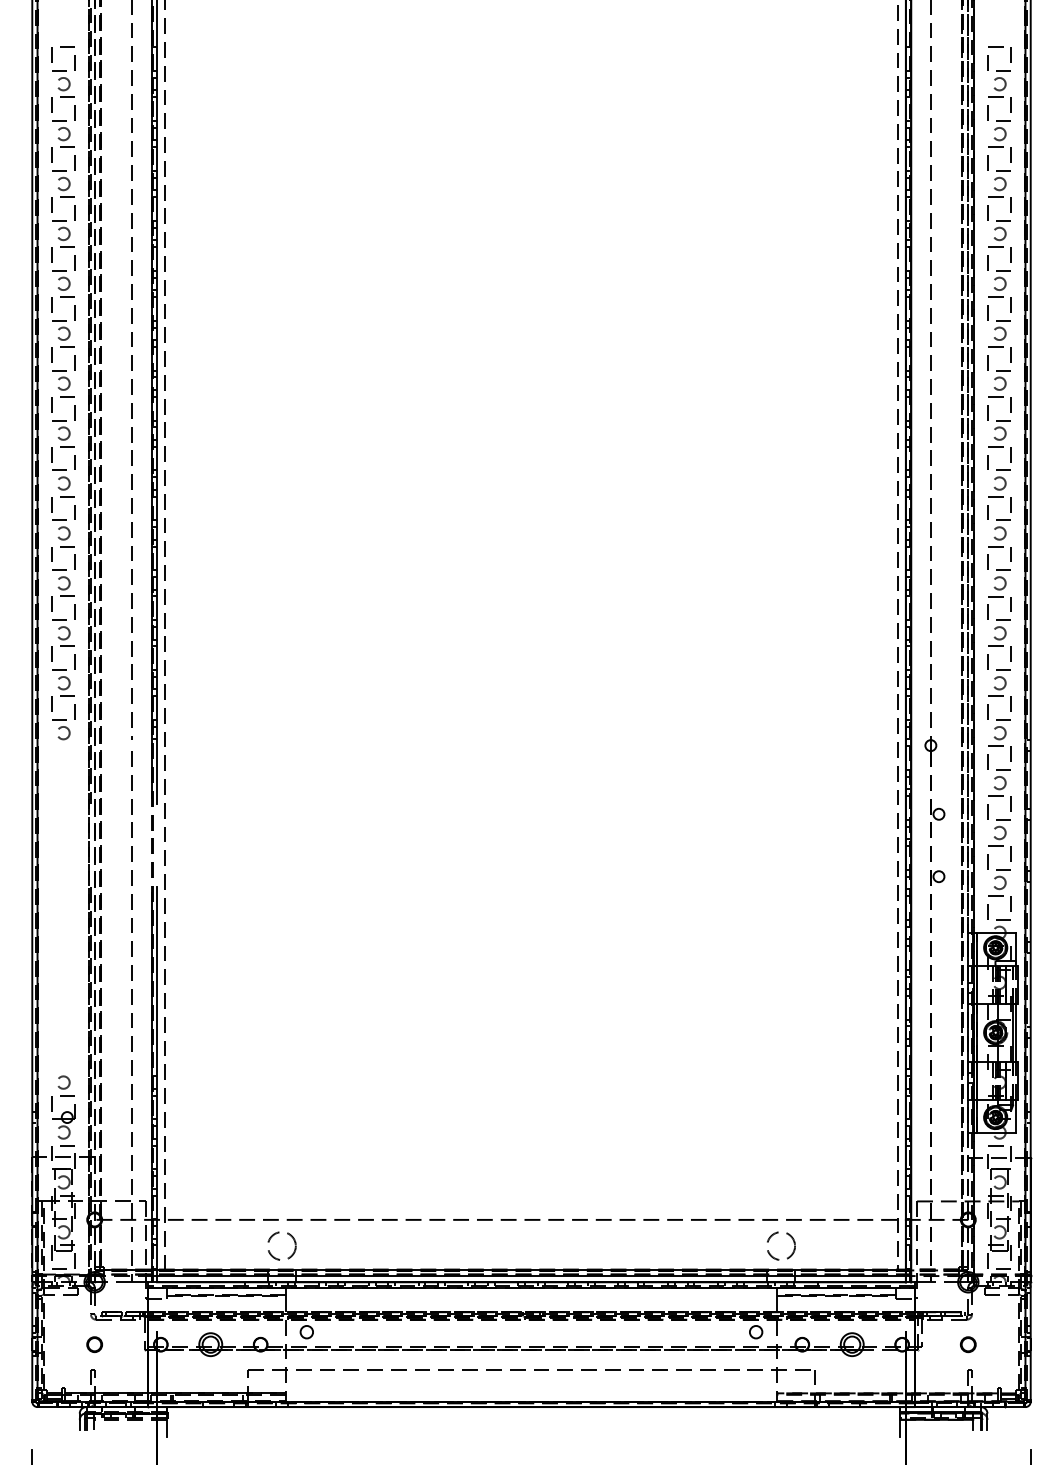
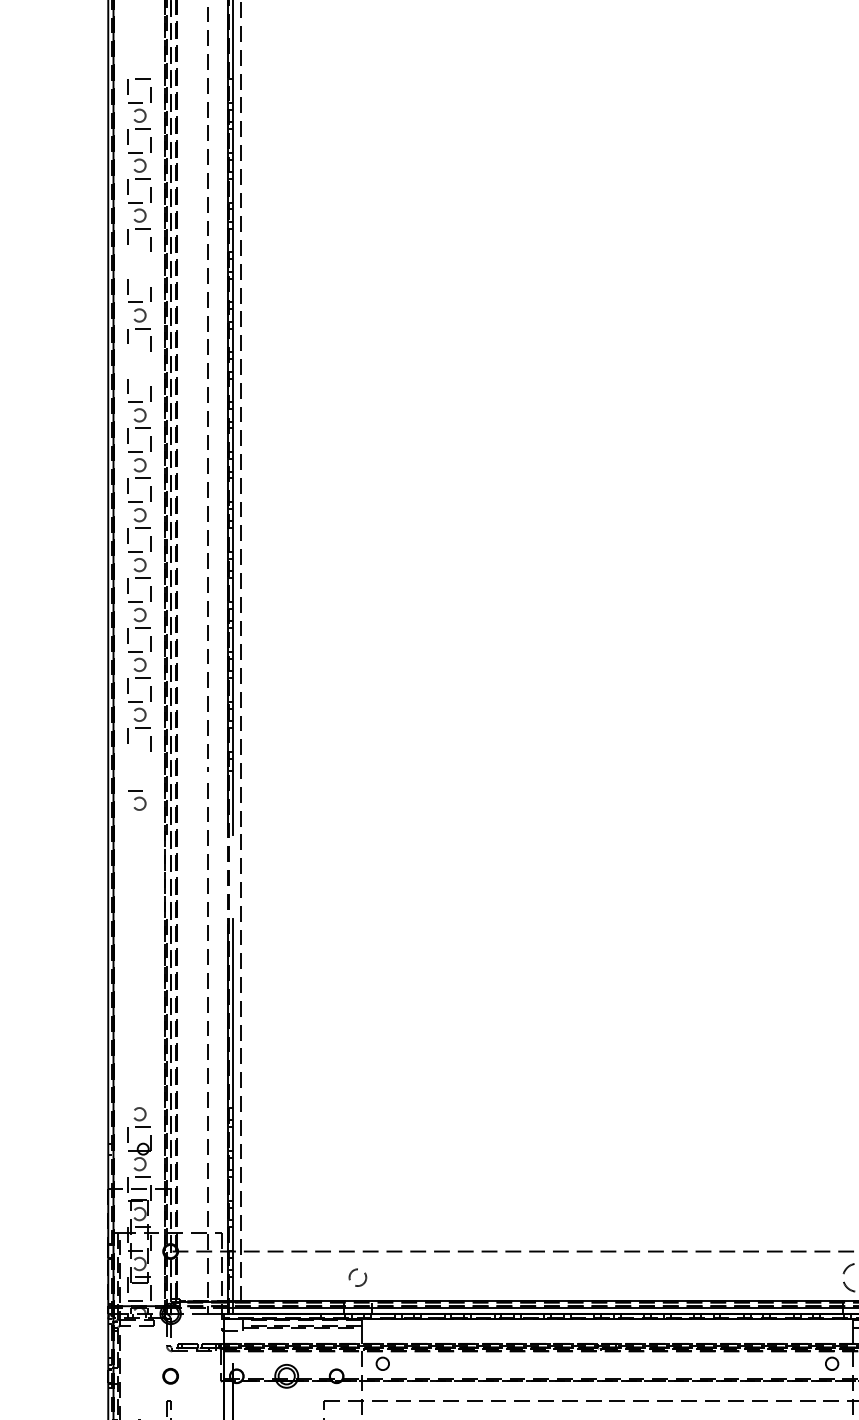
part: (63, 233) -> (139, 265), removed
part: (63, 333) -> (139, 365), removed
part: (61, 729) -> (137, 800), moved
circle: (281, 1245) -> (357, 1277), size x0.6

